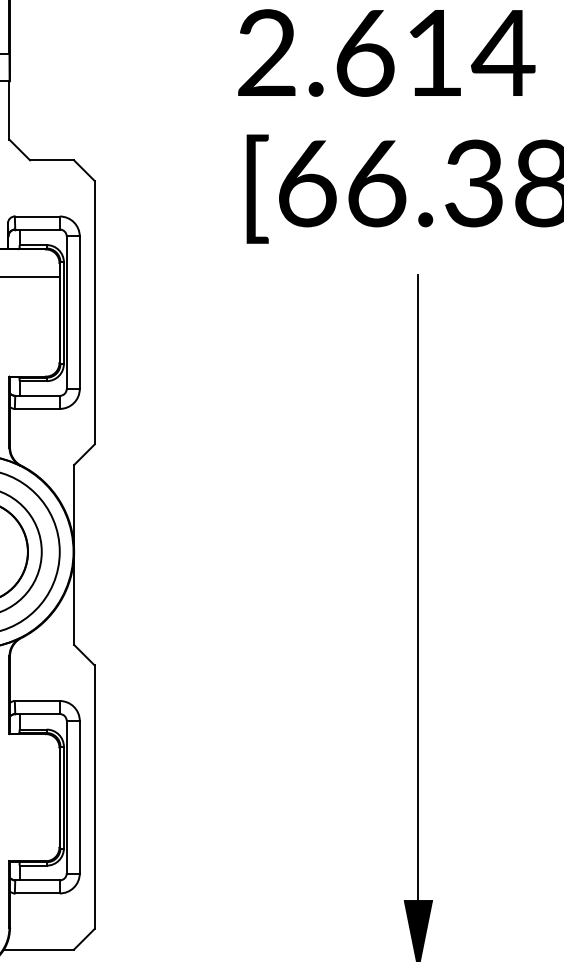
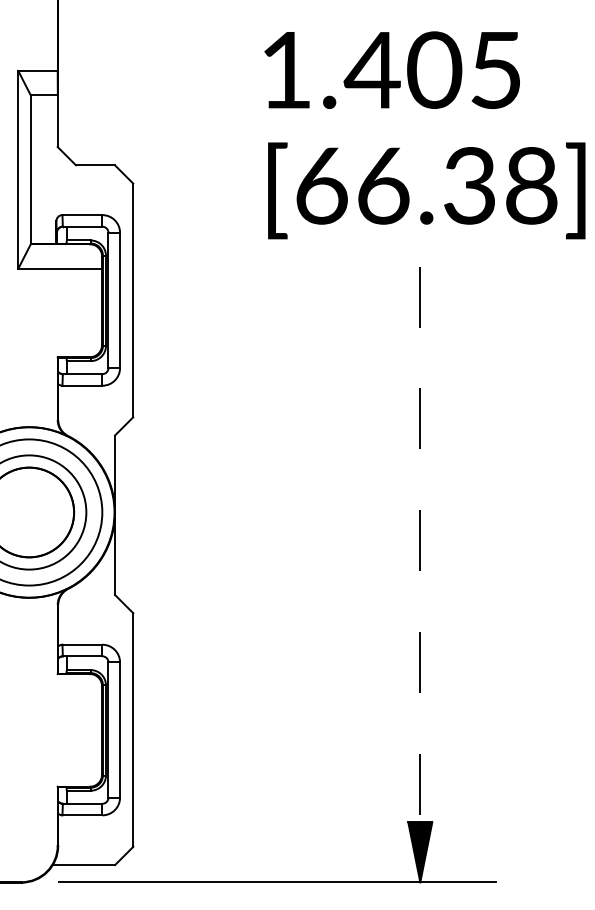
text: (387, 53) -> (392, 70), 2.614 -> 1.405
line: (418, 587) -> (420, 544), solid -> dashed

